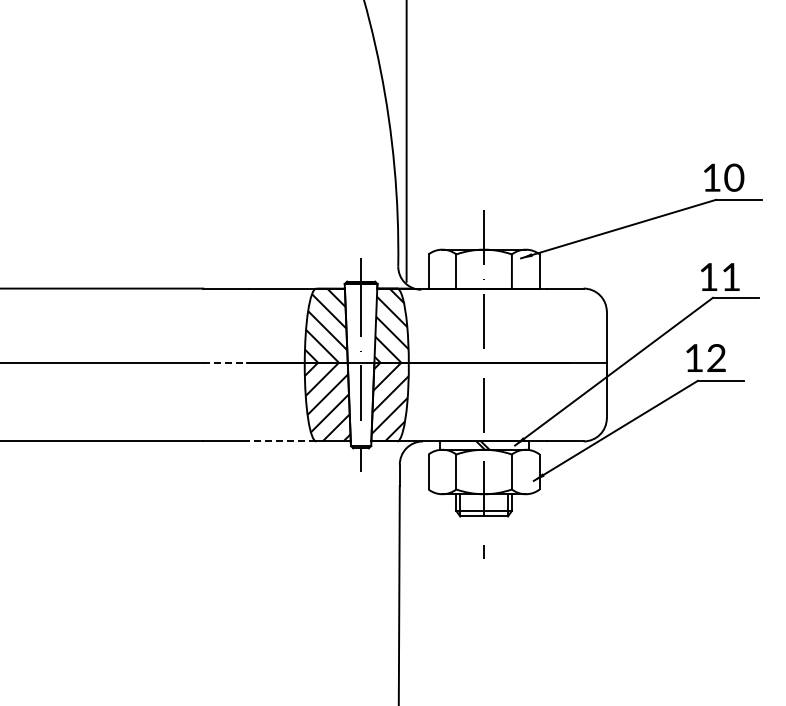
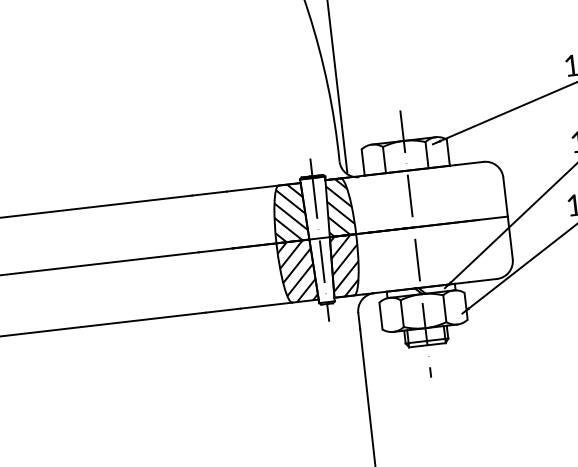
line: (225, 362) -> (215, 250), dashed -> solid
line: (282, 441) -> (266, 305), dashed -> solid

